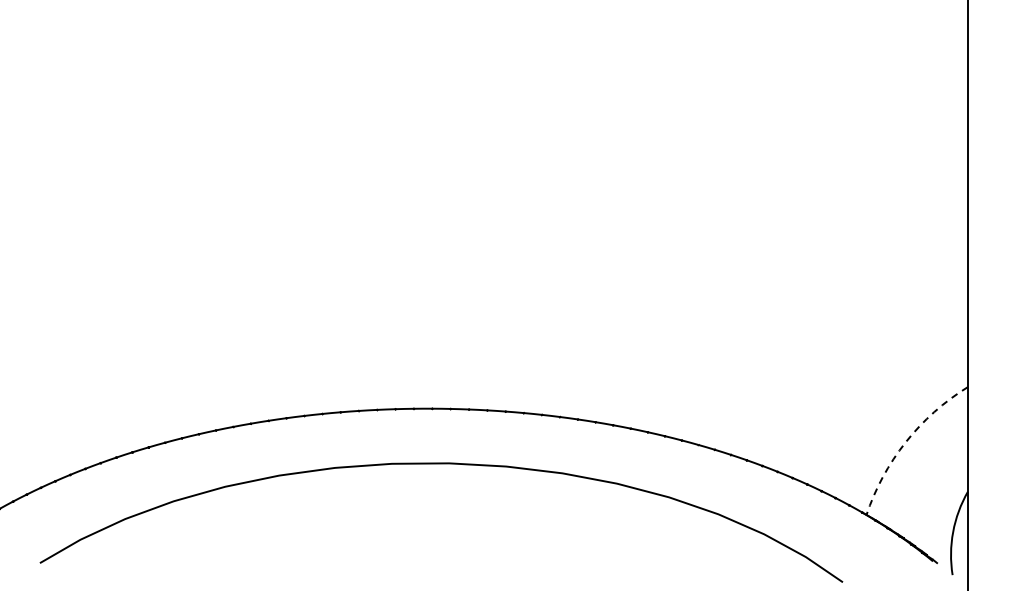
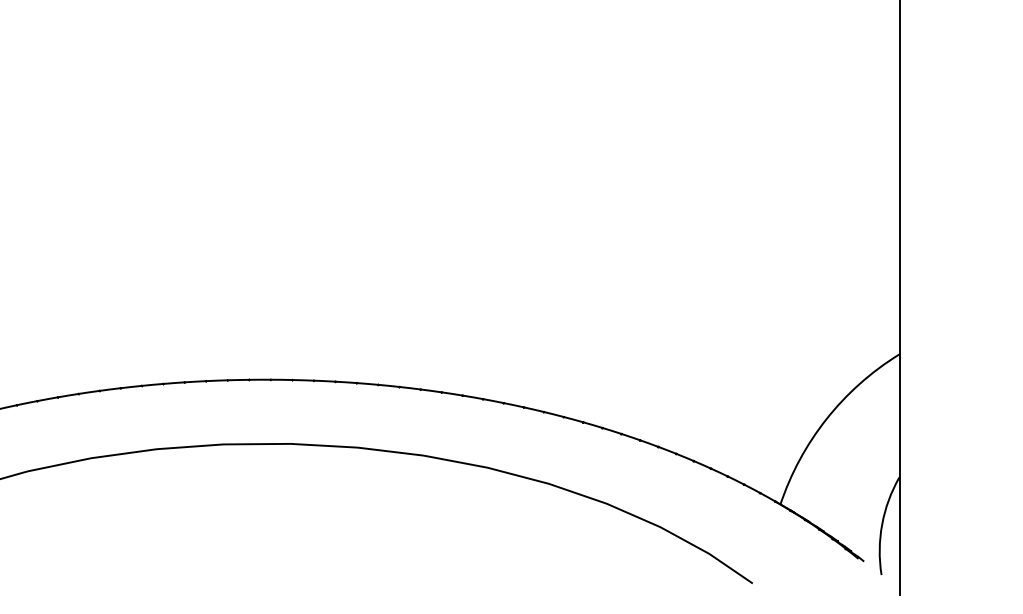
arc: (905, 442) -> (826, 419), dashed -> solid

